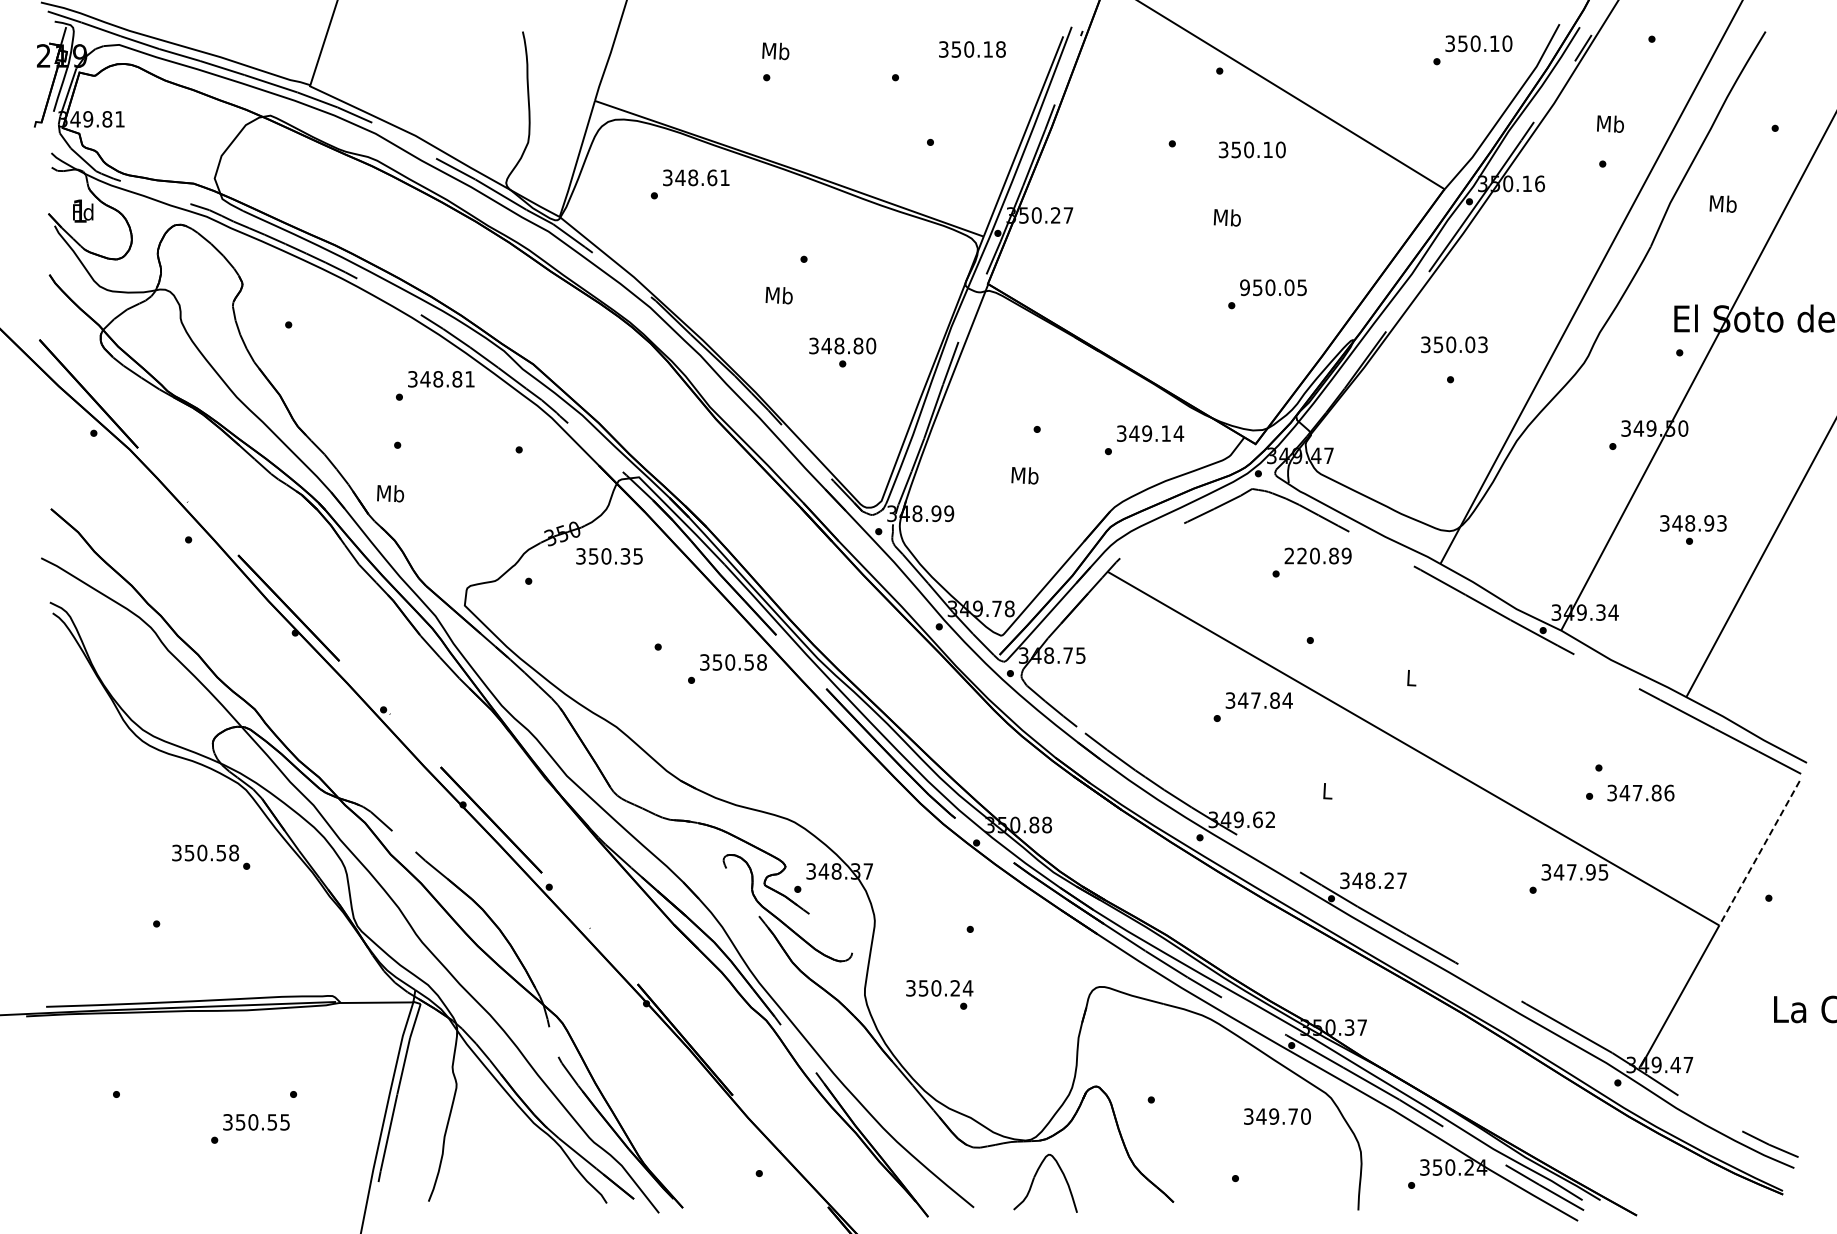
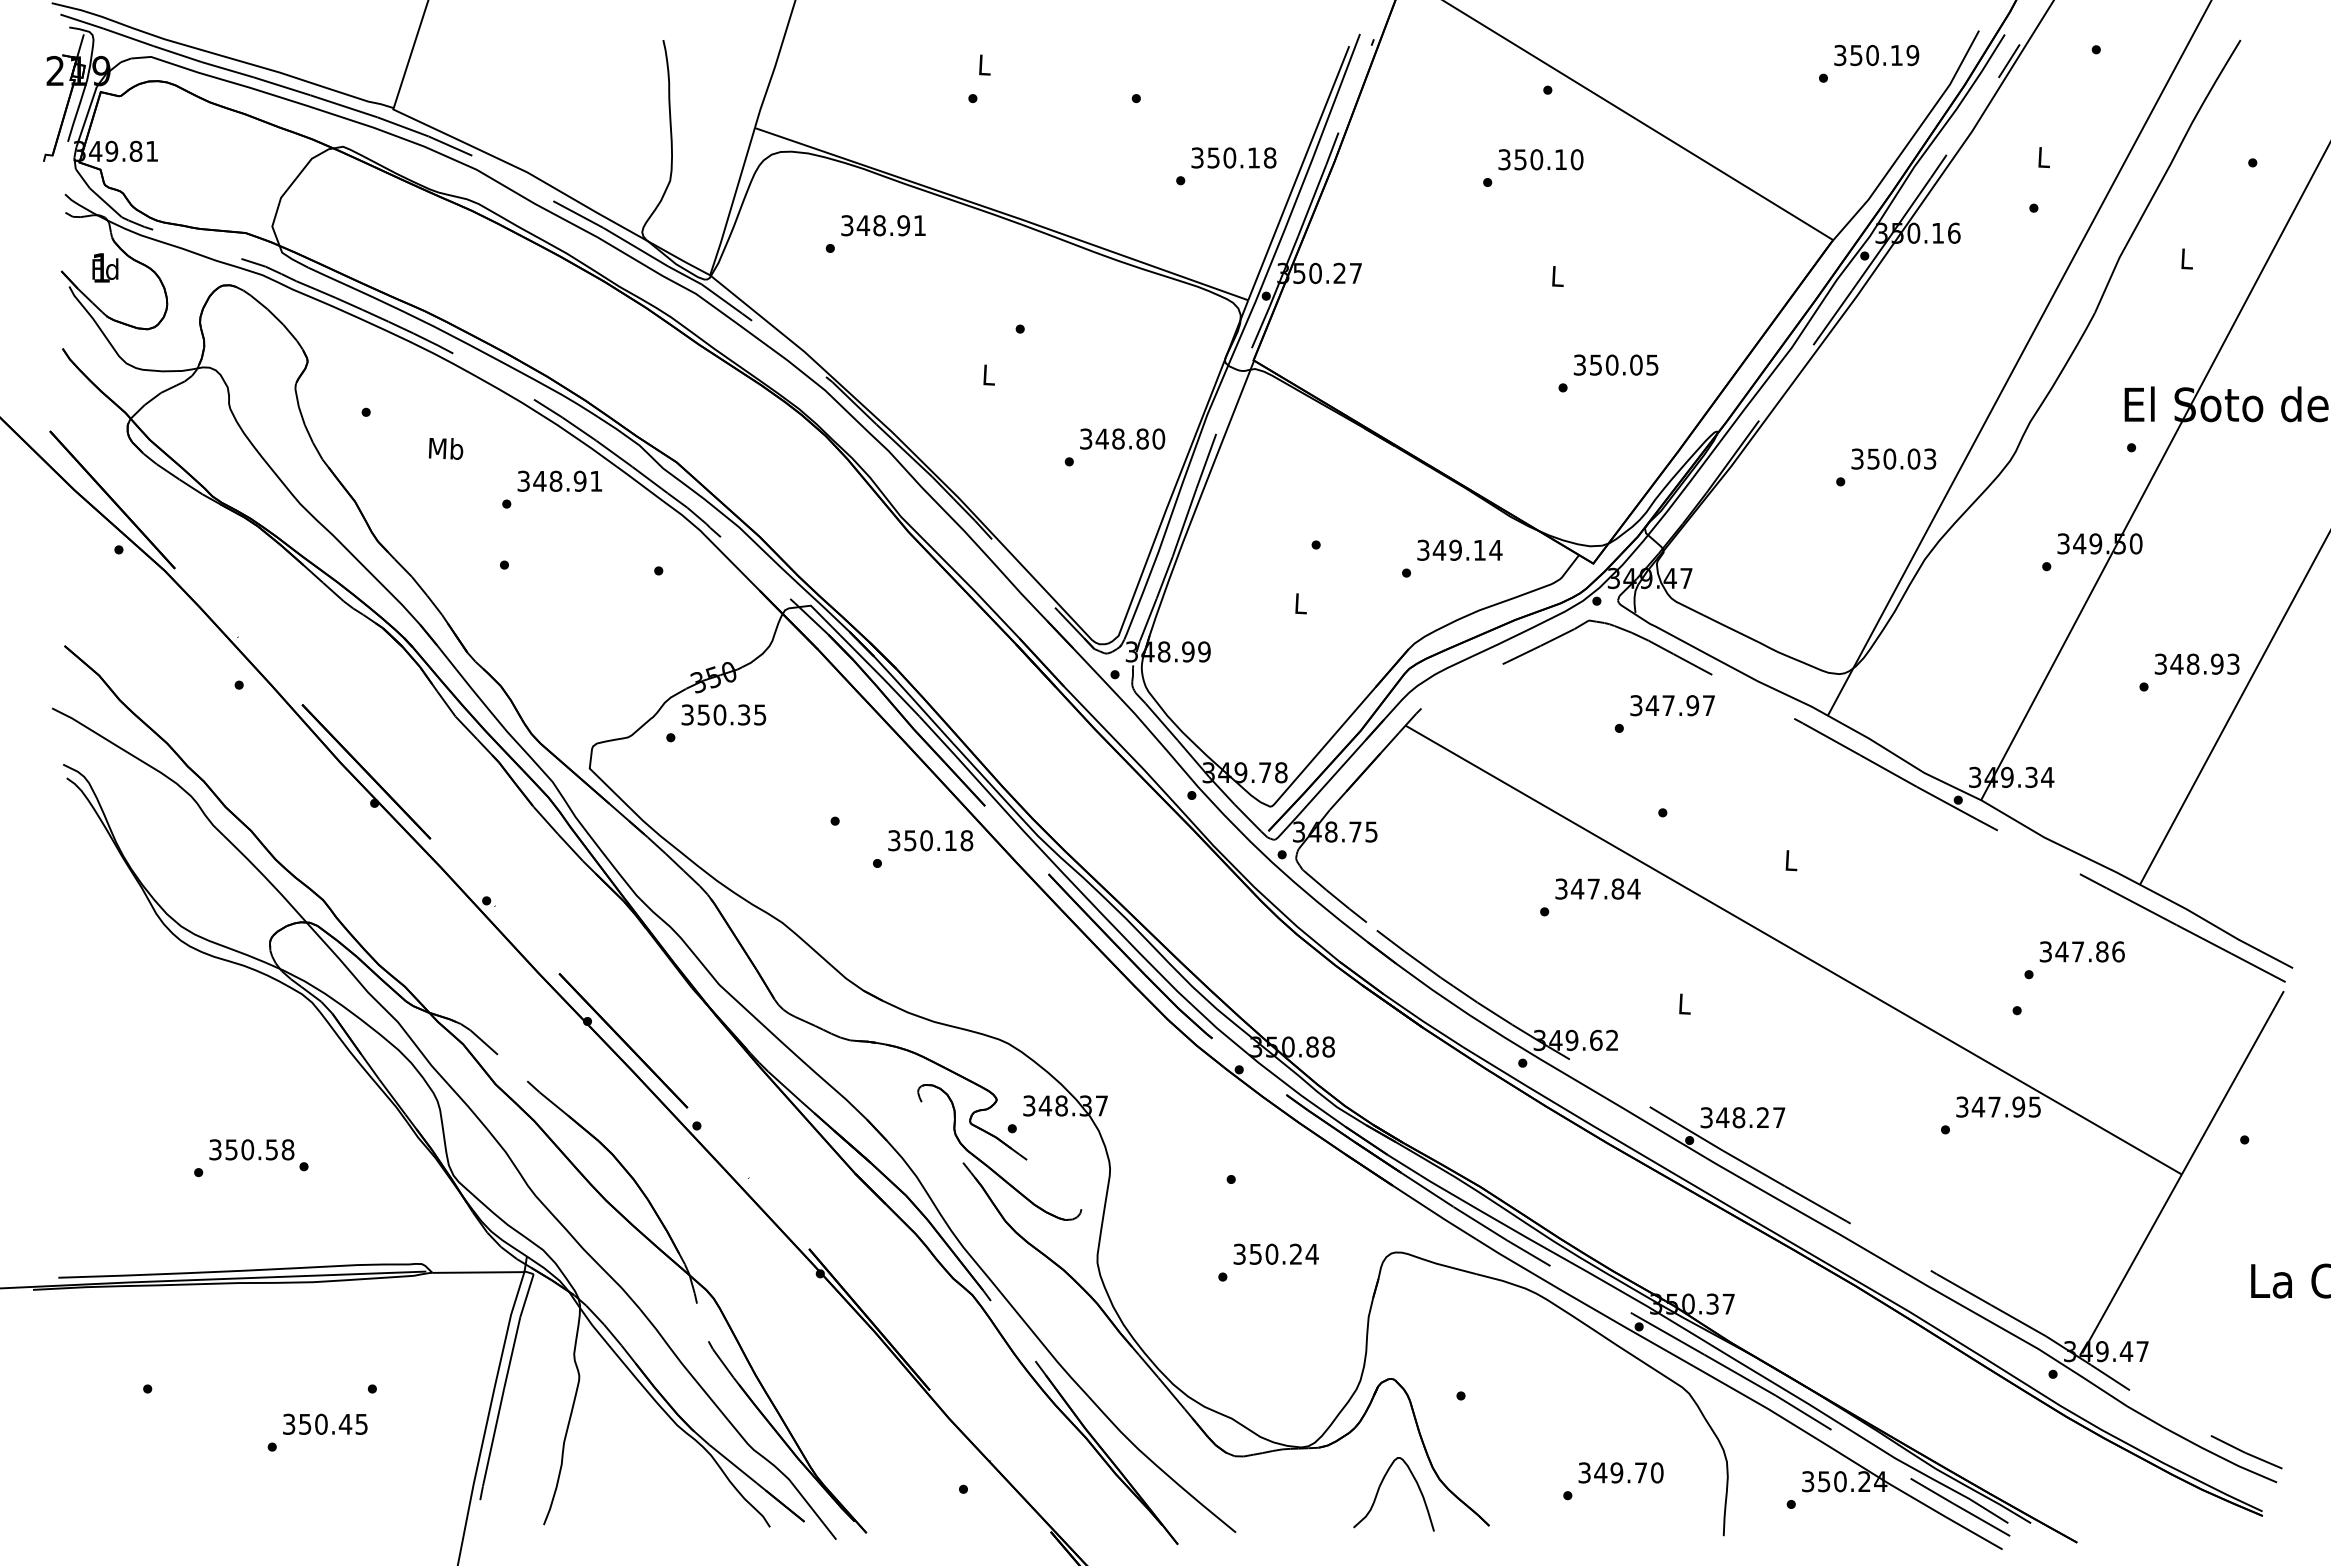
text: (1507, 43) -> (1912, 55), 350.10 -> 350.19
text: (972, 49) -> (1234, 157), moved
text: (775, 51) -> (984, 65), Mb -> L
text: (1610, 123) -> (2043, 156), Mb -> L
text: (1251, 149) -> (1539, 159), moved
text: (712, 177) -> (904, 225), 348.61 -> 348.91
text: (1722, 203) -> (2185, 258), Mb -> L
text: (1226, 217) -> (1556, 275), Mb -> L
text: (1244, 287) -> (1579, 364), 950.05 -> 350.05
text: (778, 295) -> (987, 374), Mb -> L
text: (1454, 344) -> (1893, 458), moved
text: (842, 345) -> (1122, 438), moved
text: (457, 379) -> (580, 481), 348.81 -> 348.91
text: (1024, 475) -> (1300, 603), Mb -> L
text: (390, 493) -> (445, 448), moved
text: (1693, 523) -> (2197, 664), moved
text: (1317, 555) -> (1671, 704), 220.89 -> 347.97
text: (609, 556) -> (723, 715), moved
text: (748, 662) -> (949, 840), 350.58 -> 350.18
text: (1640, 792) -> (2081, 951), moved
line: (1759, 853) -> (2232, 1083), dashed -> solid
text: (211, 856) -> (259, 1154), moved
text: (939, 988) -> (1275, 1254), moved
text: (1277, 1116) -> (1621, 1472), moved
text: (272, 1122) -> (345, 1424), 350.55 -> 350.45
part: (1035, 1177) -> (1381, 1486), moved

